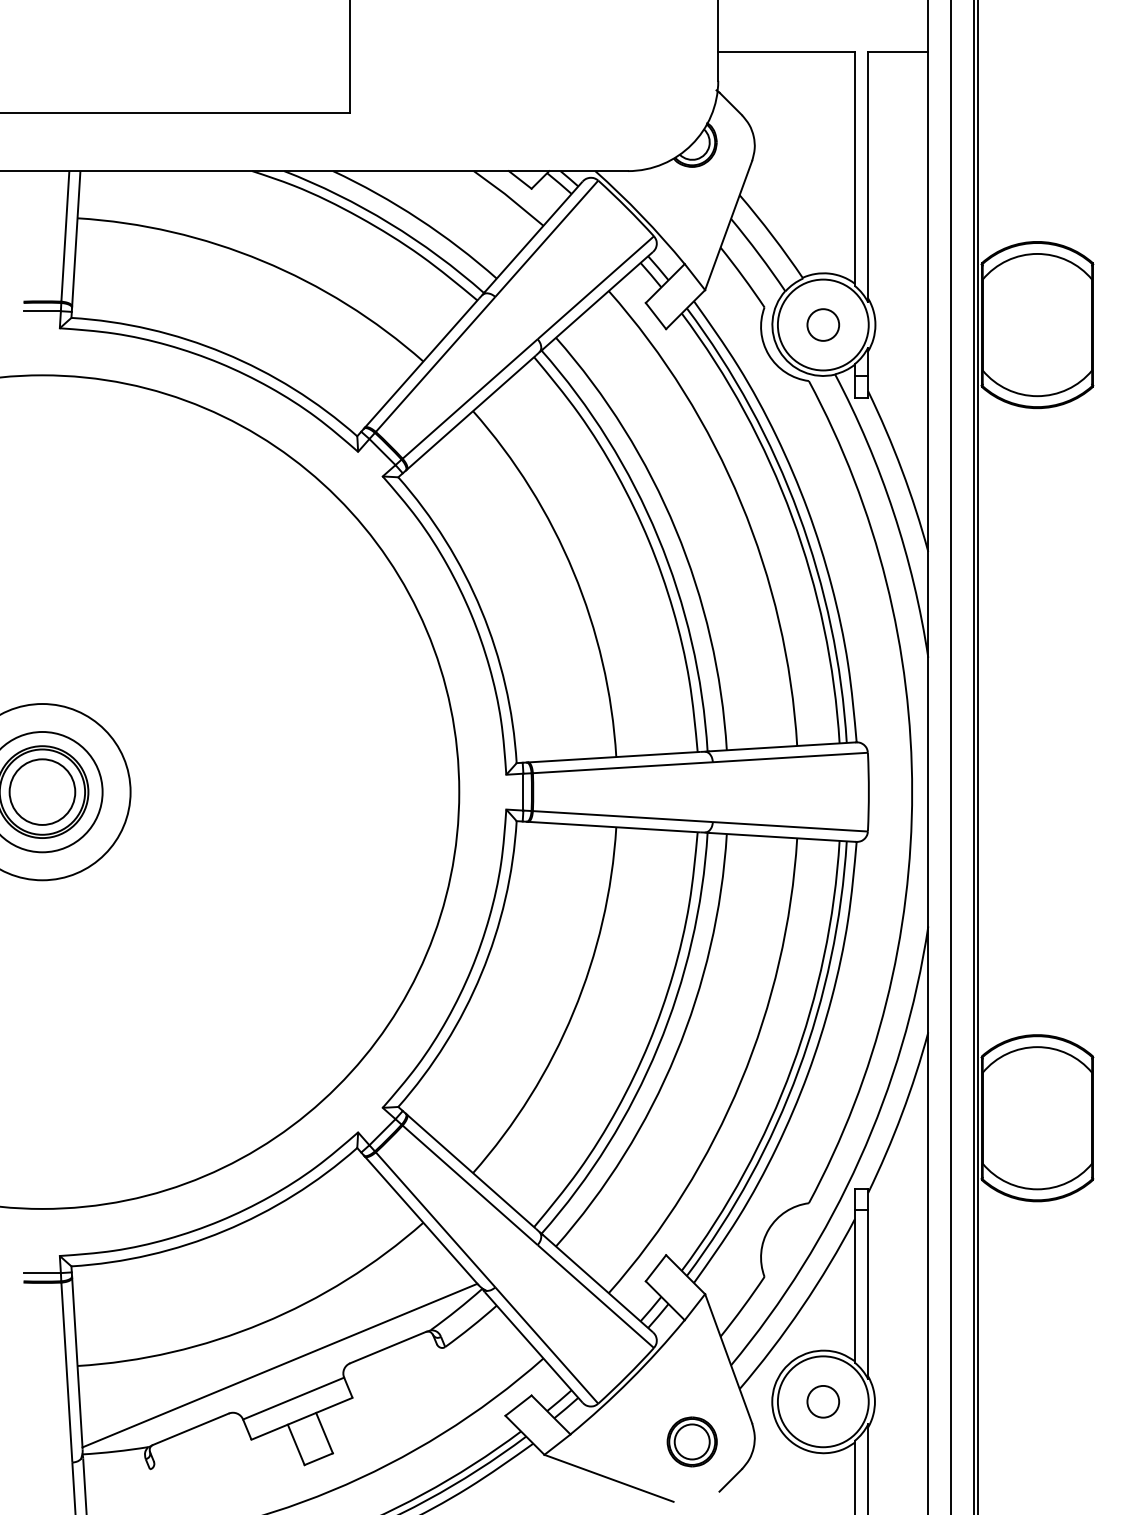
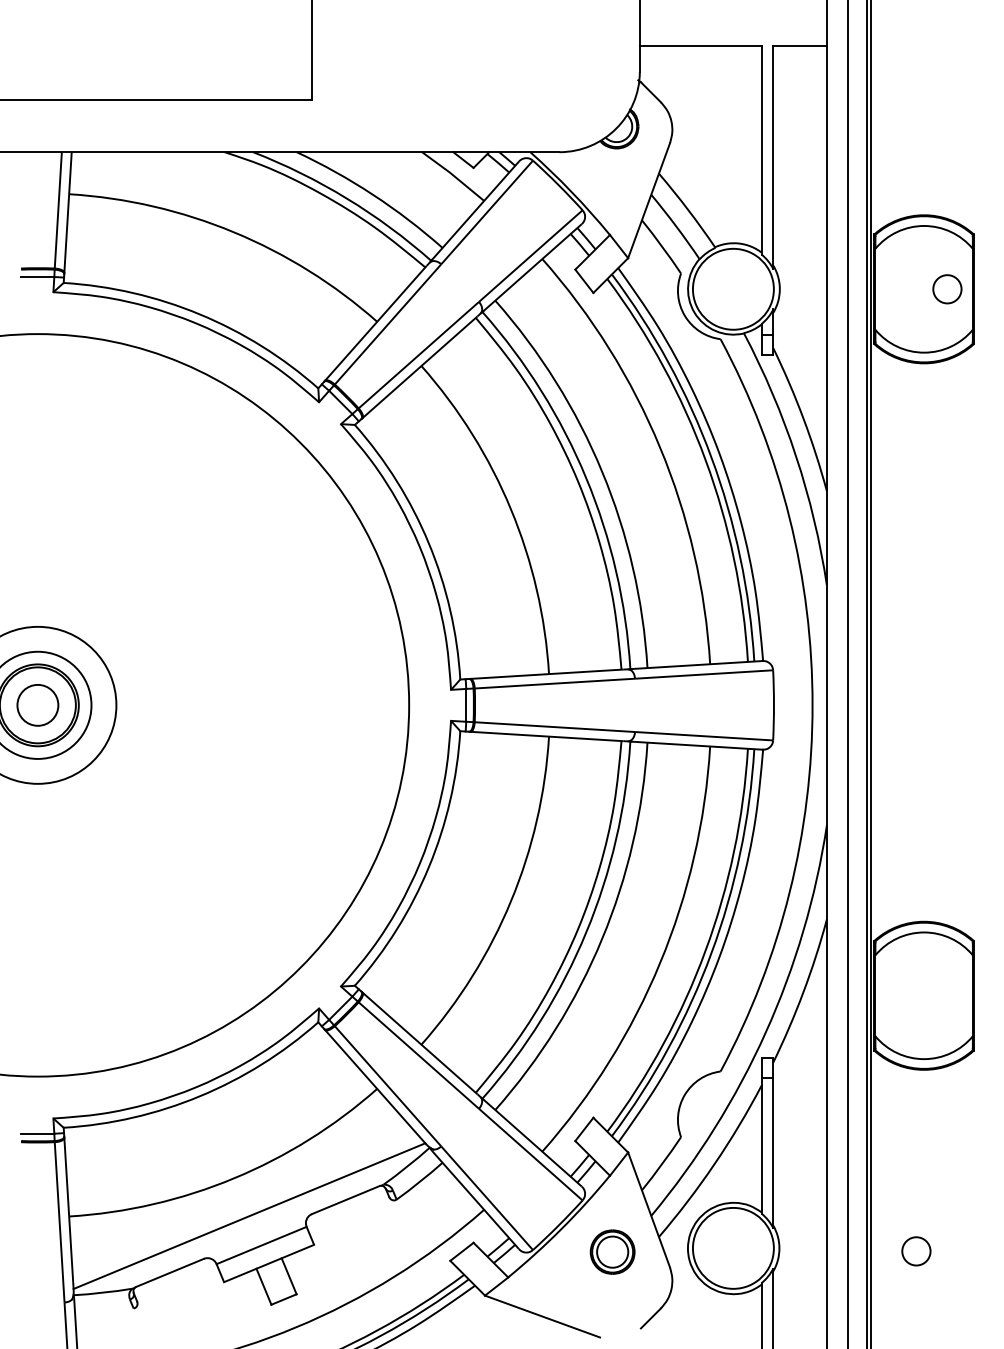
circle: (823, 325) -> (947, 289), moved
circle: (42, 792) -> (37, 705), size x0.7
circle: (823, 1401) -> (916, 1251), moved
part: (692, 1441) -> (612, 1251), moved

